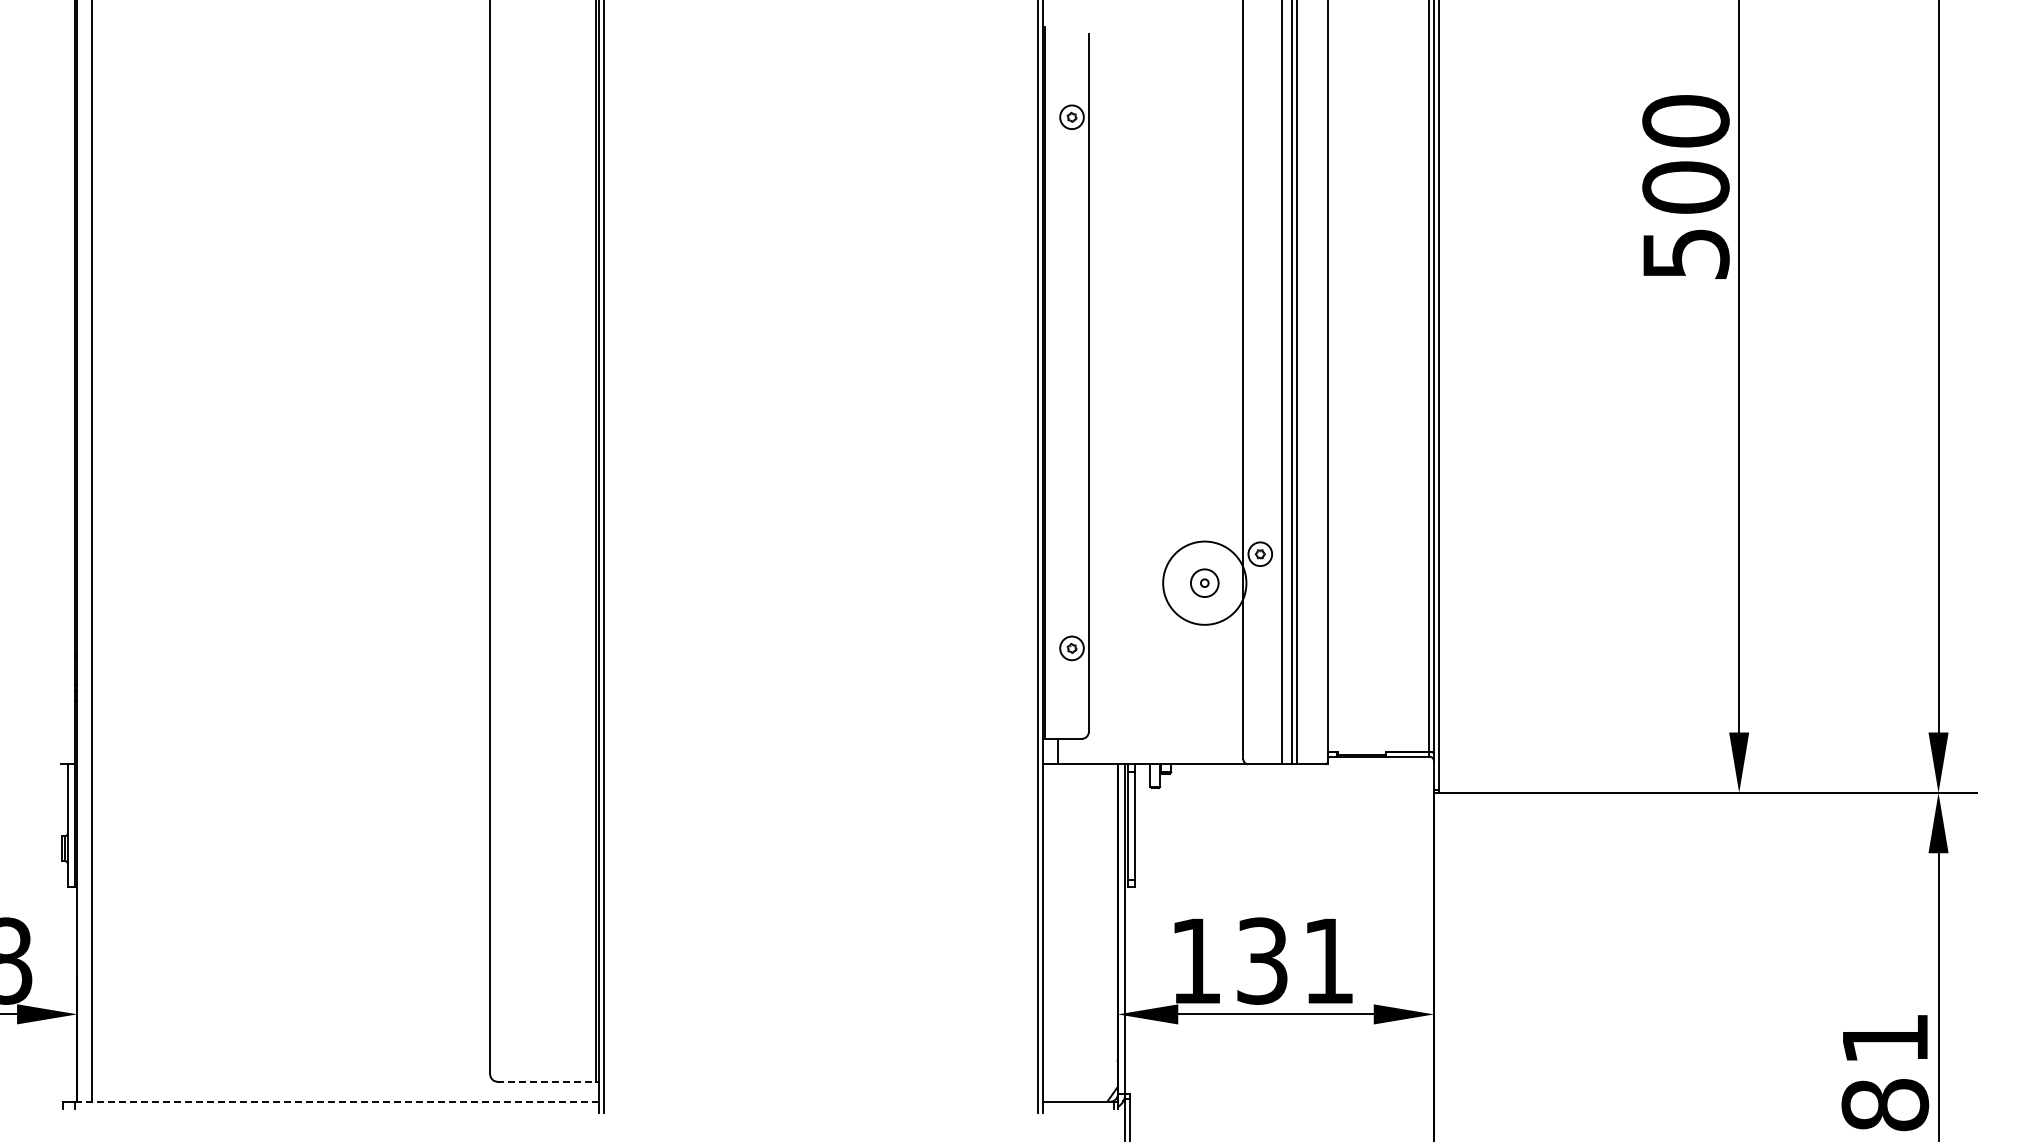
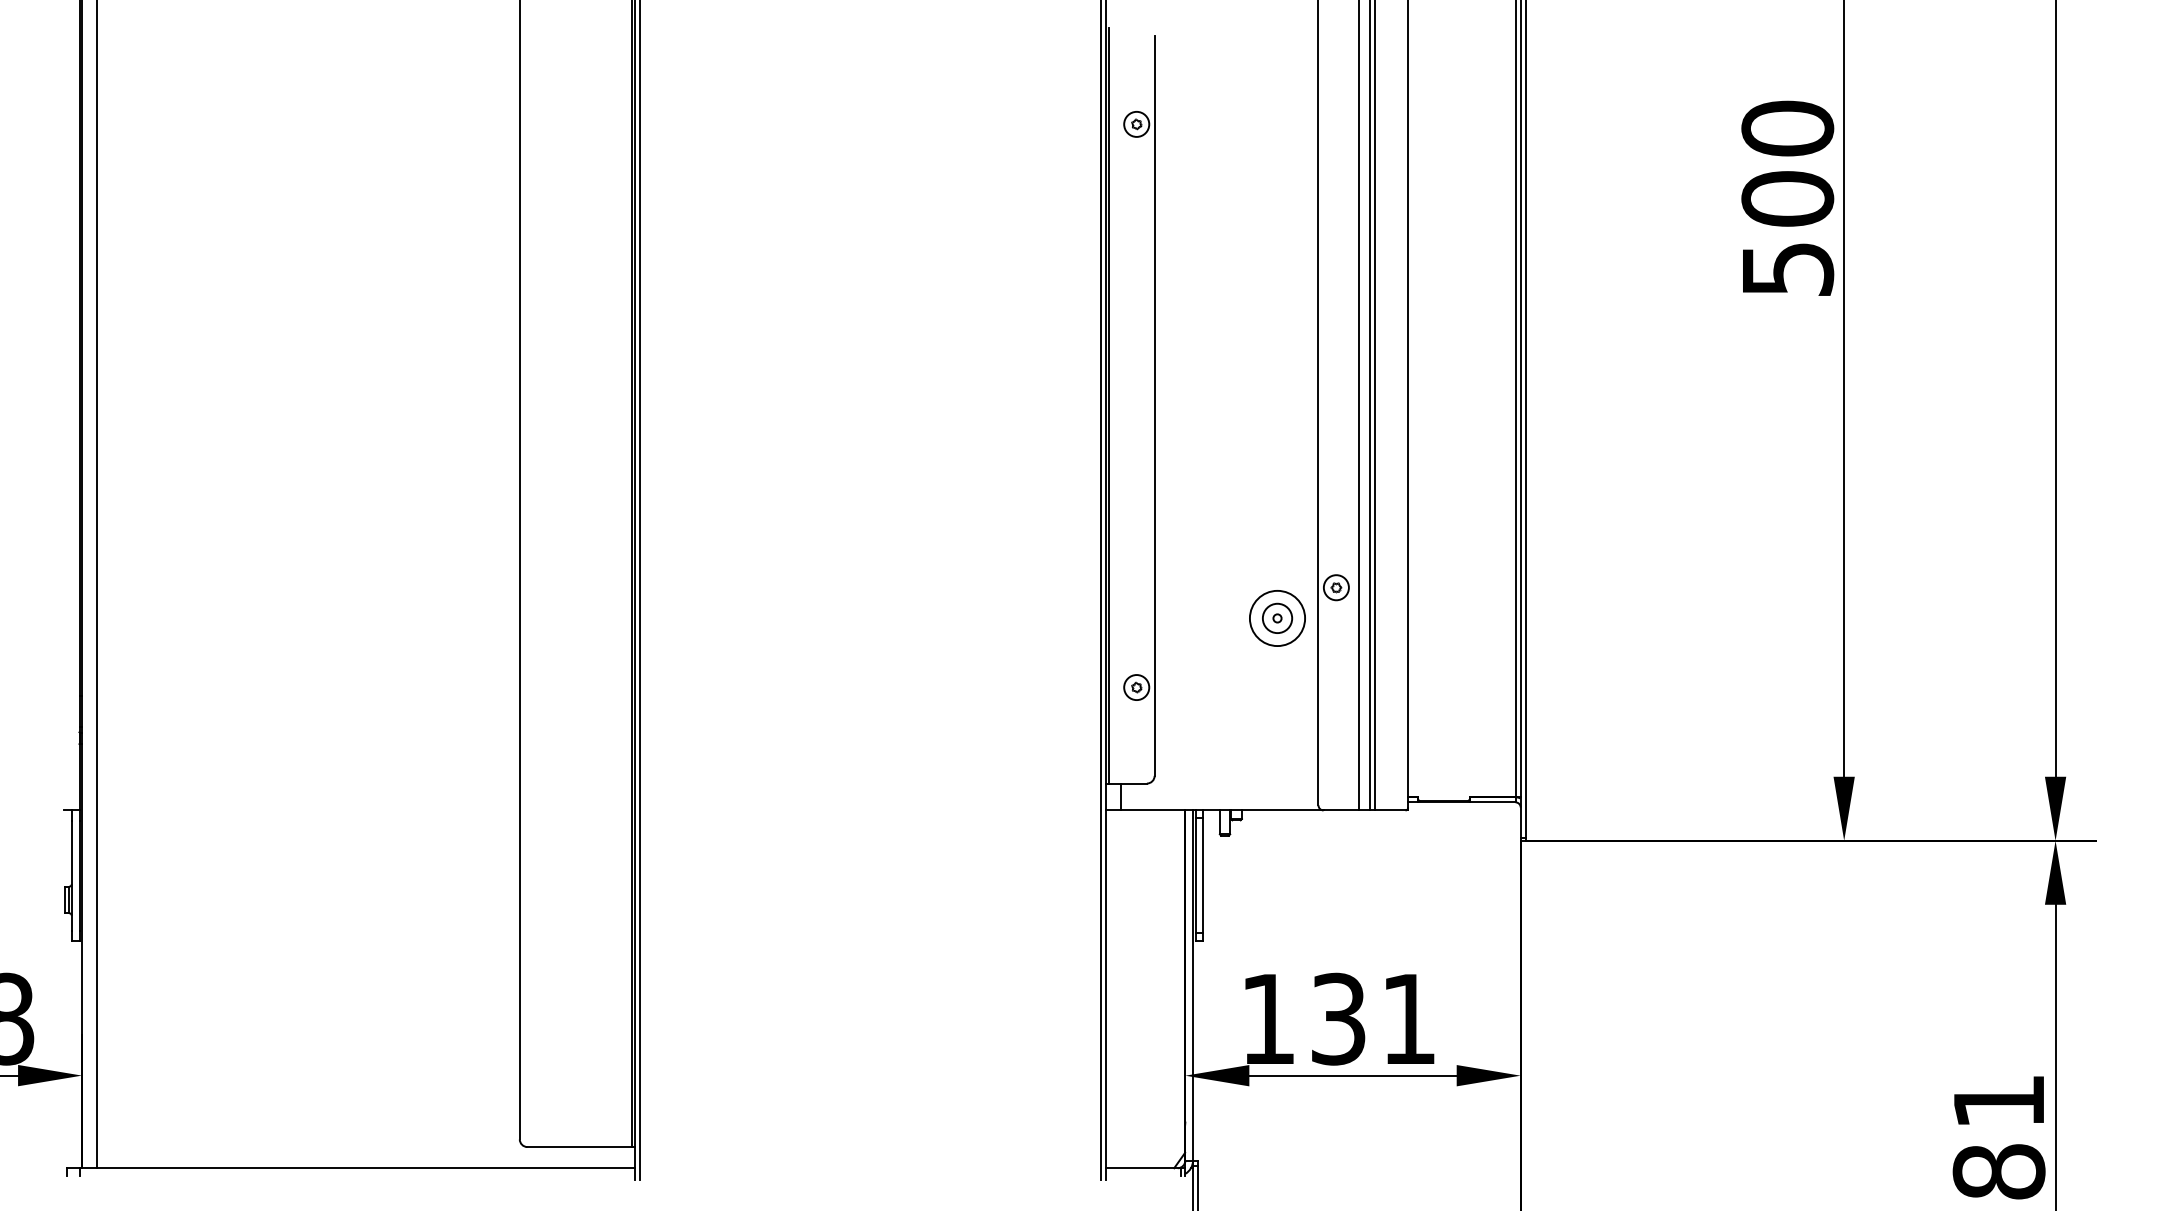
circle: (1204, 583) -> (1277, 618), size x0.62
line: (547, 1081) -> (580, 1146), dashed -> solid
line: (336, 1101) -> (356, 1168), dashed -> solid

